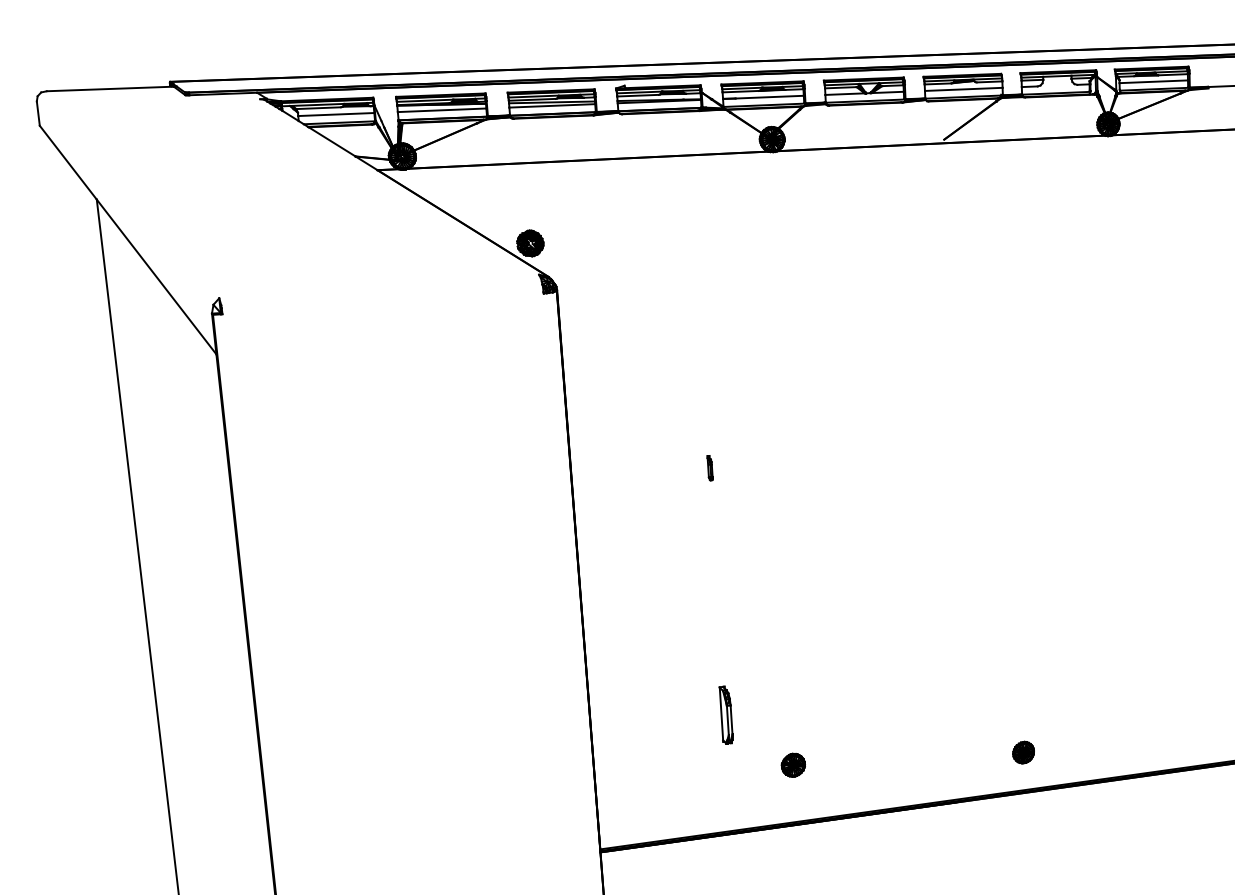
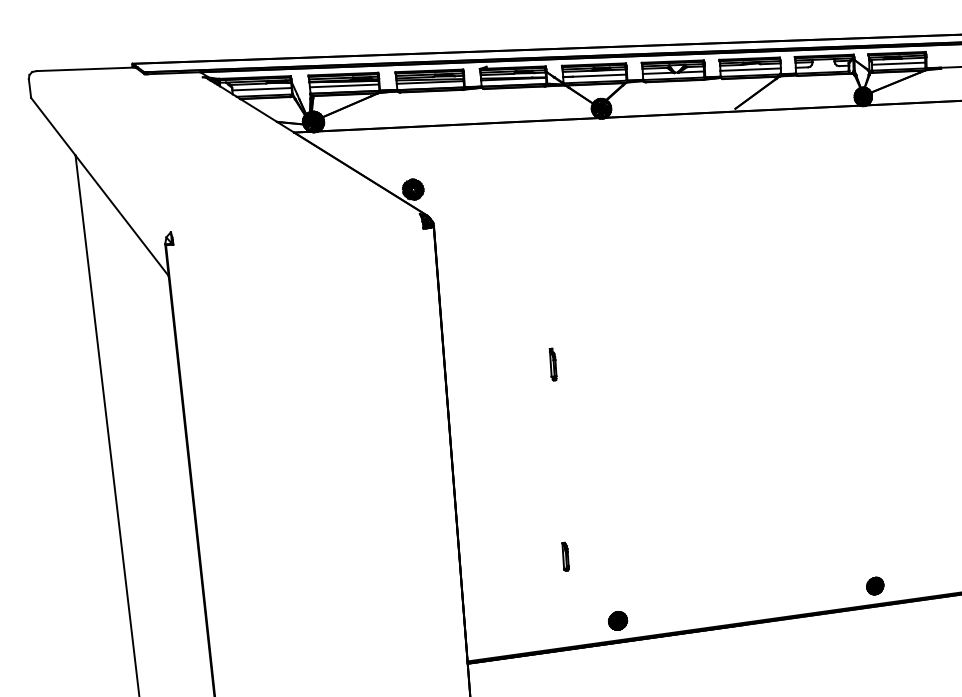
part: (709, 468) -> (552, 364), size x1.67
part: (726, 714) -> (565, 556), size x0.62
part: (1023, 751) -> (875, 585), moved
part: (794, 764) -> (618, 620), moved

